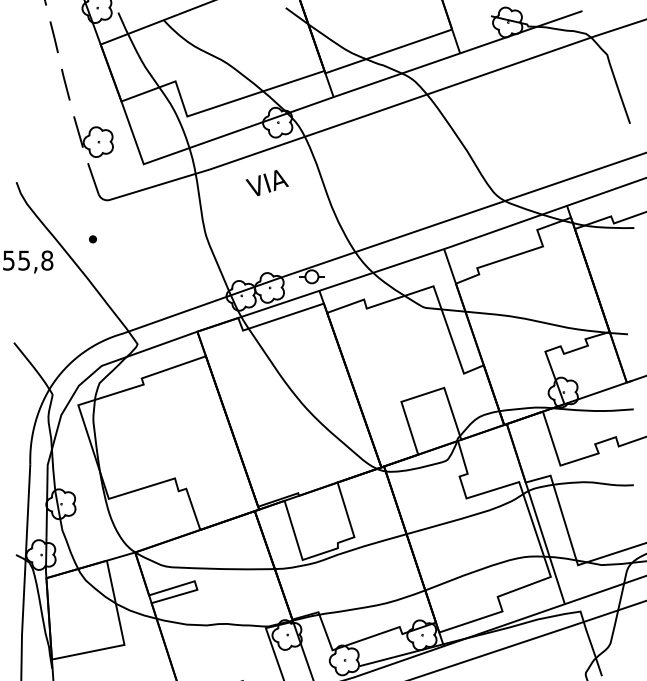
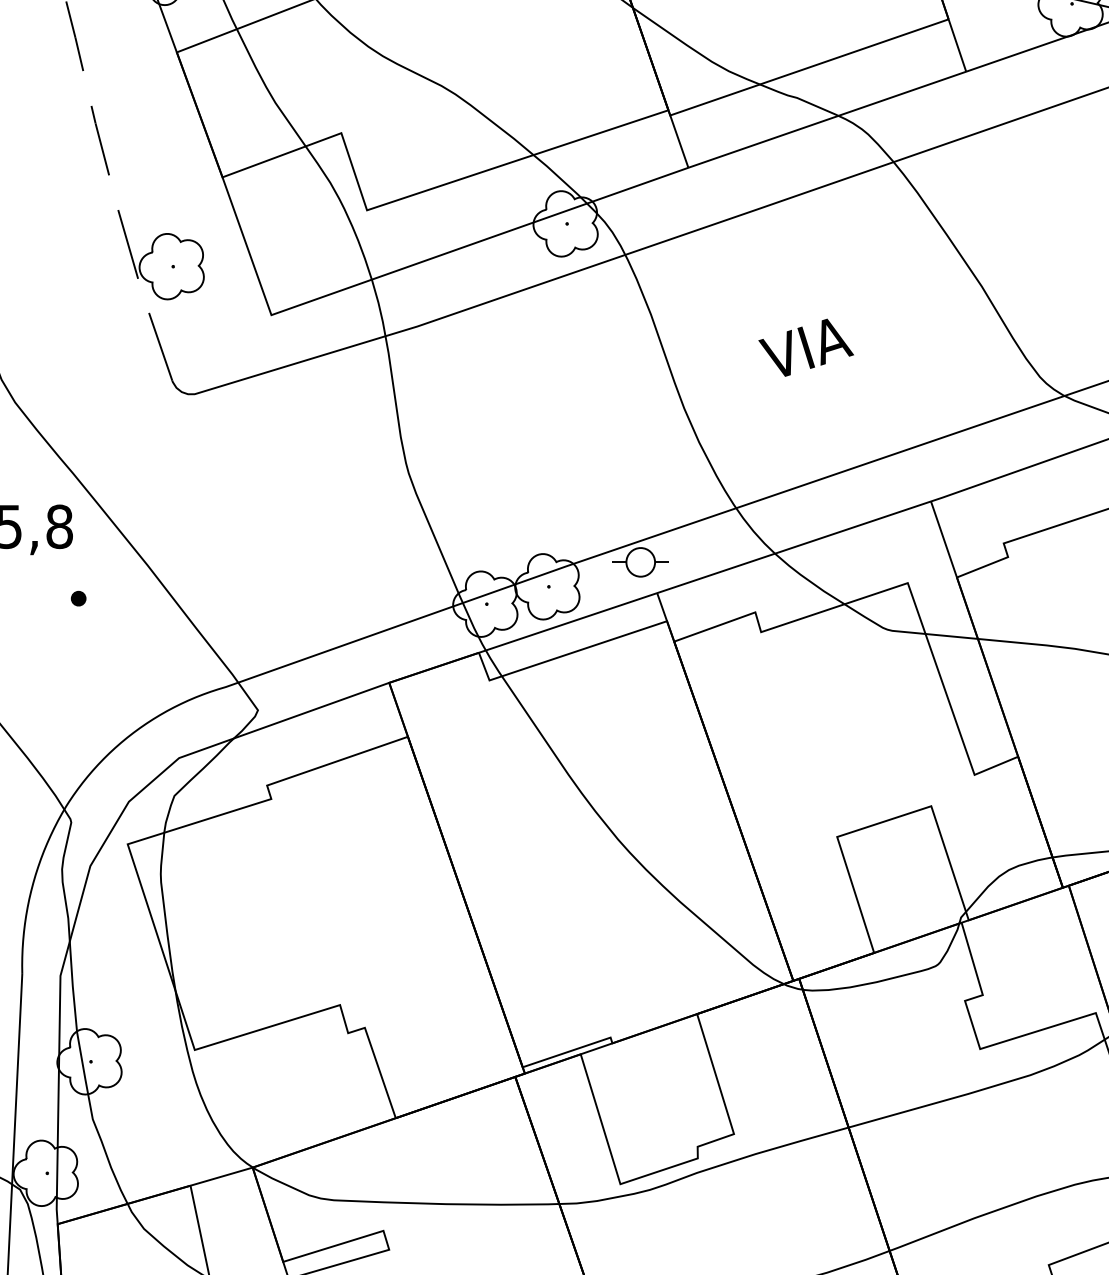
text: (266, 183) -> (804, 348), moved
part: (92, 239) -> (77, 598), moved

